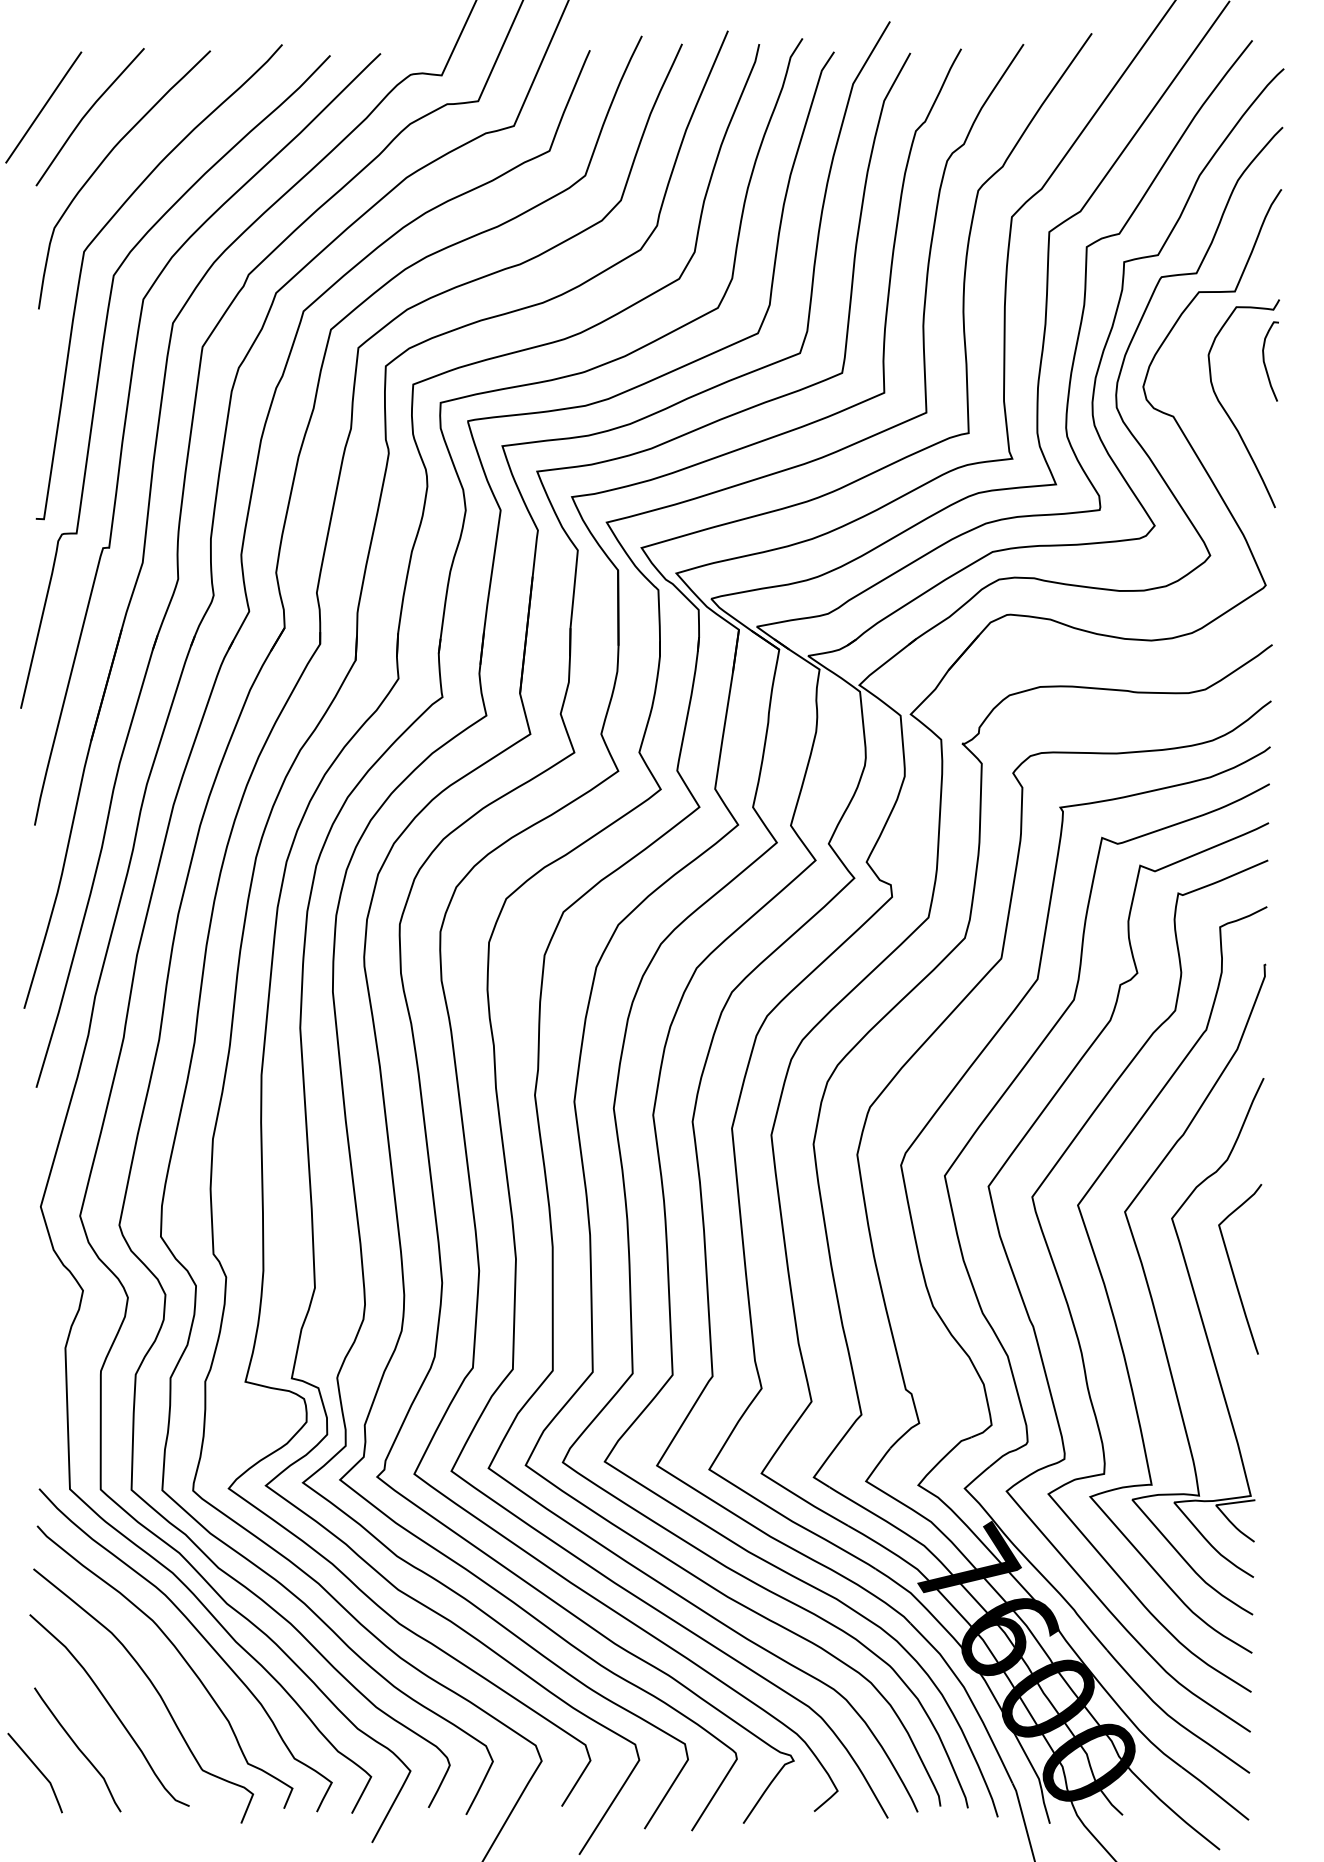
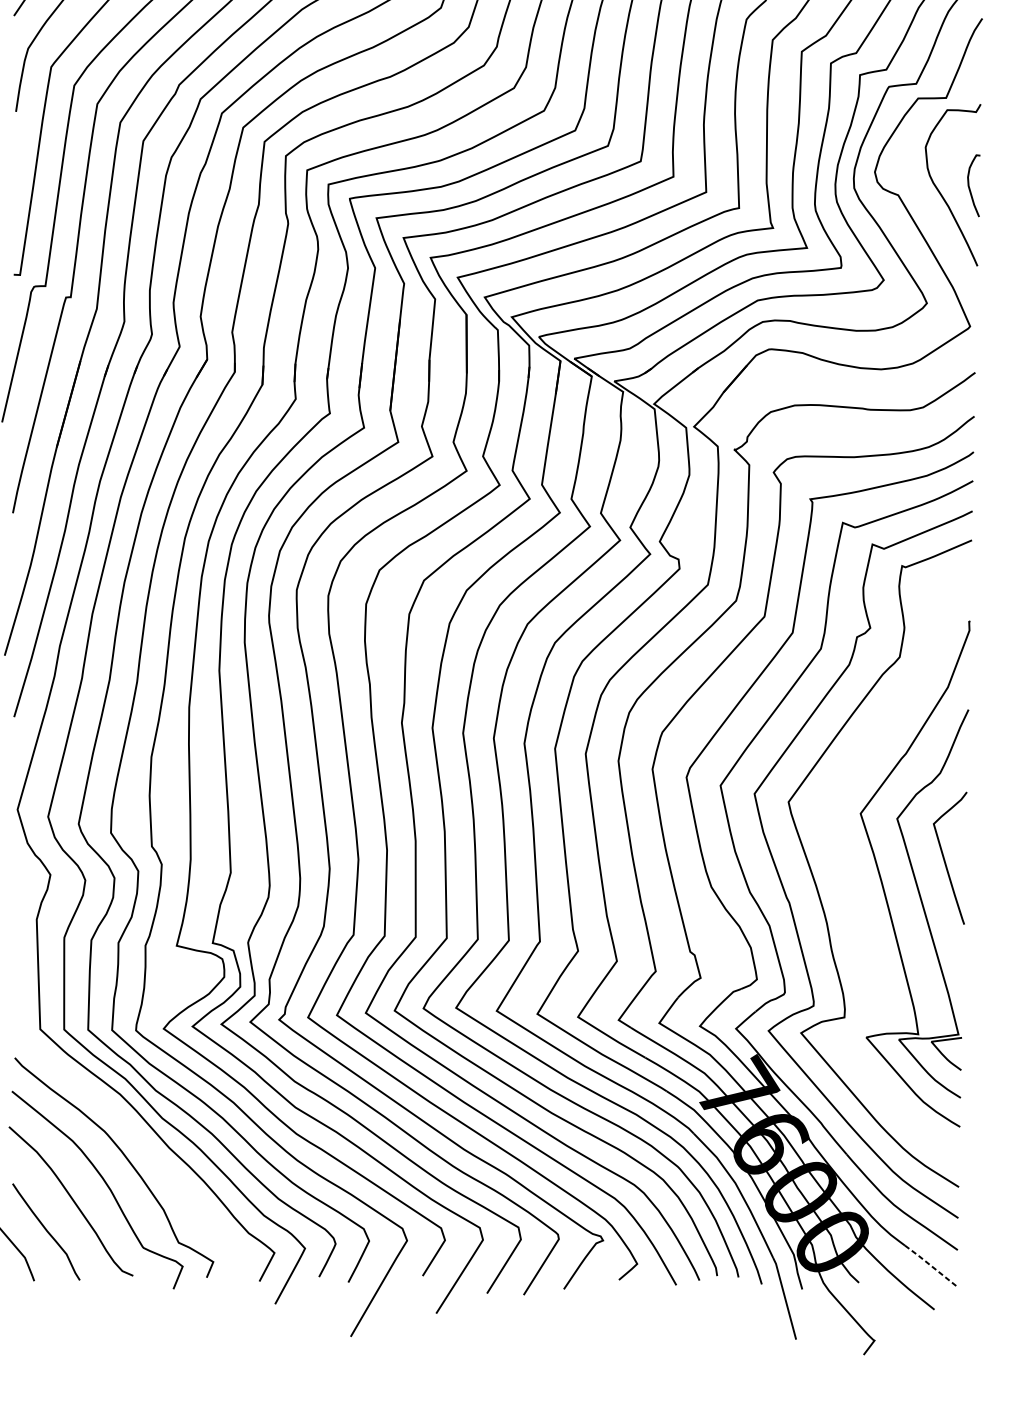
curve: (1265, 363) -> (969, 187), moved
curve: (1108, 1294) -> (847, 877), removed
curve: (200, 1635) -> (141, 1143), removed
line: (1215, 1792) -> (931, 1265), solid -> dashed

